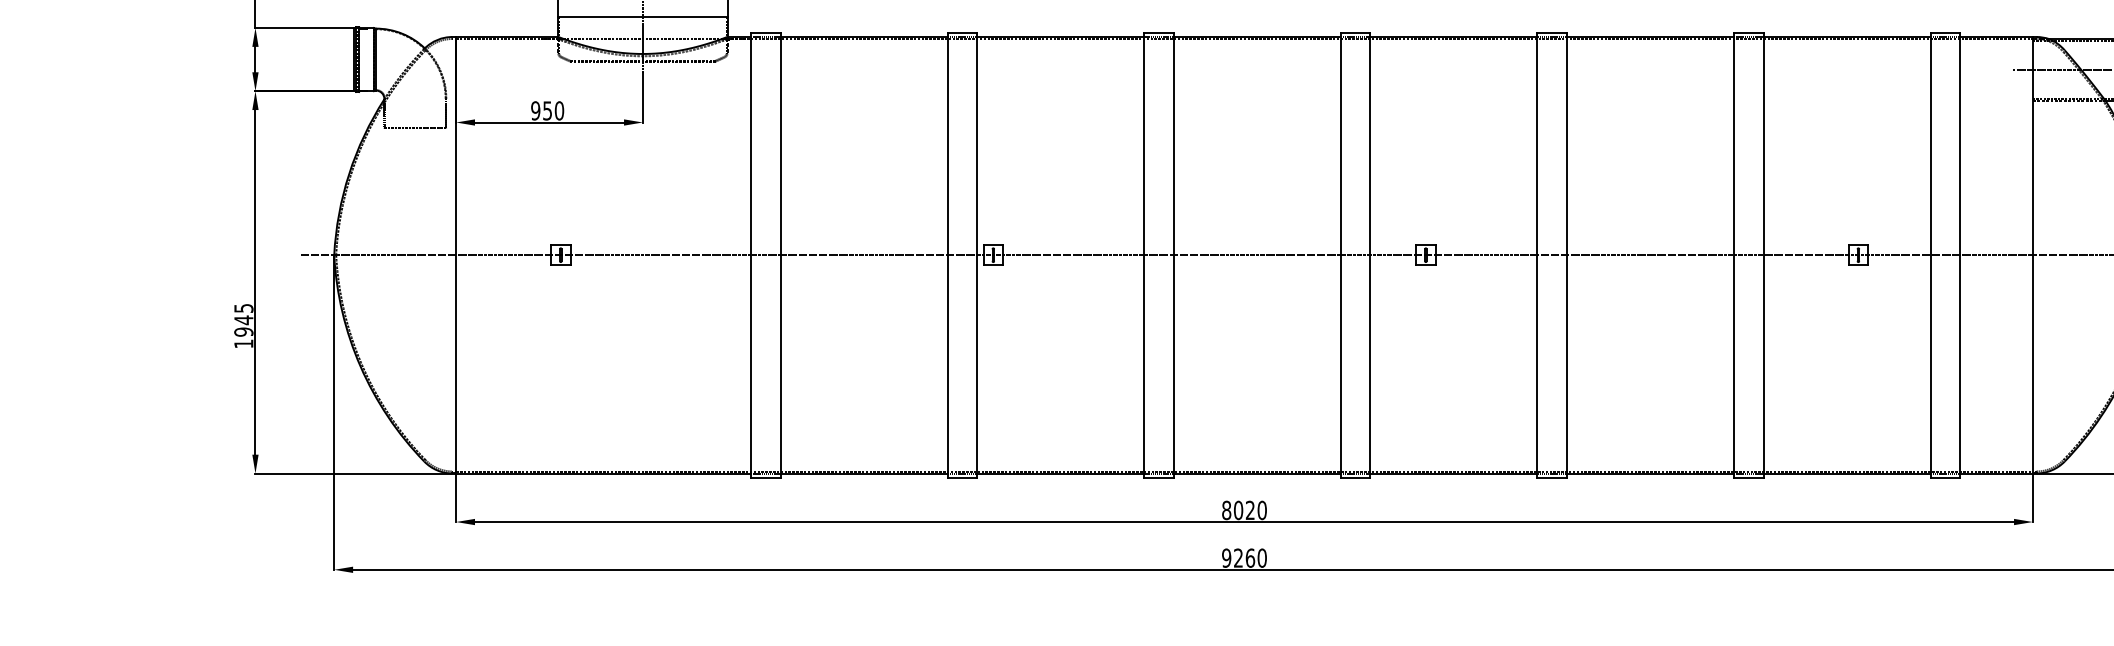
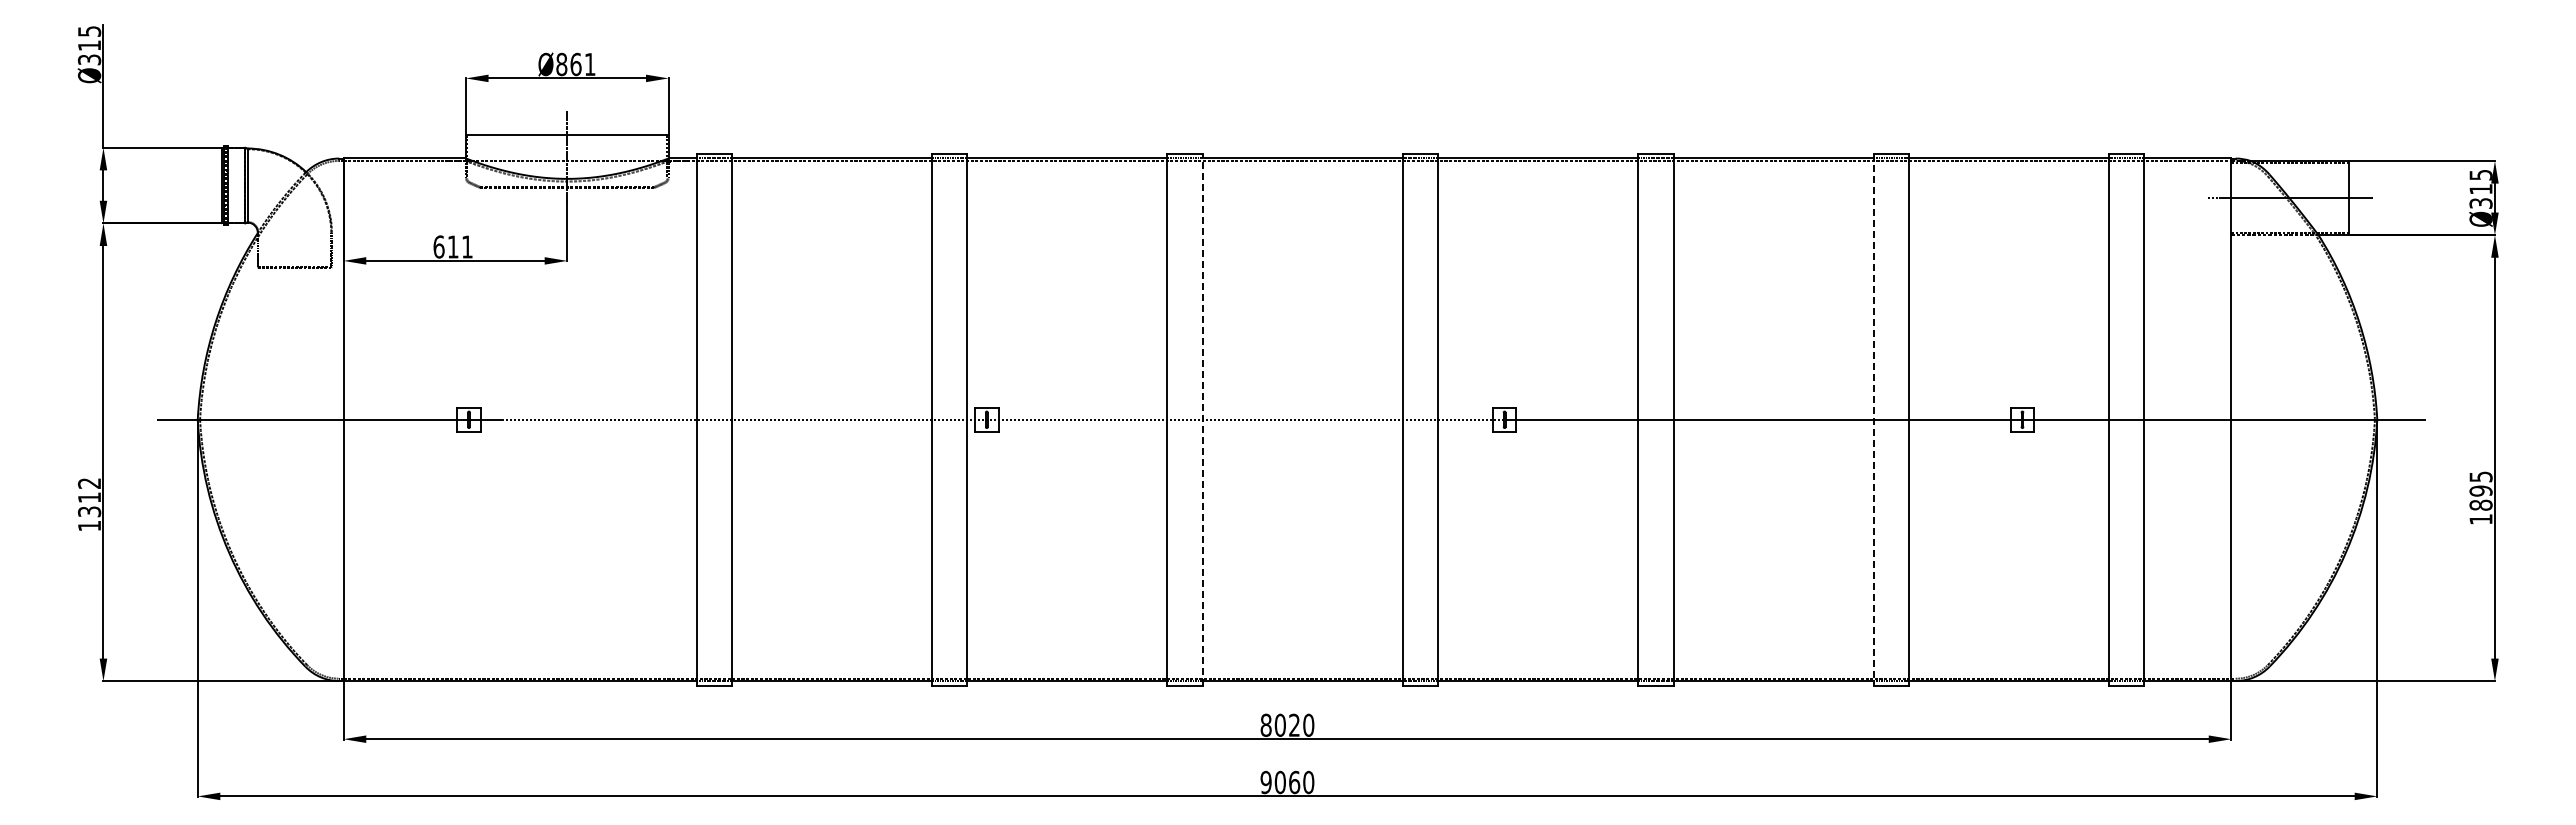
text: (547, 110) -> (452, 246), 950 -> 611
line: (1173, 254) -> (1202, 419), solid -> dashed
line: (1733, 255) -> (1873, 420), solid -> dashed
text: (243, 320) -> (89, 497), 1945 -> 1312
text: (1237, 558) -> (1279, 782), 9260 -> 9060

